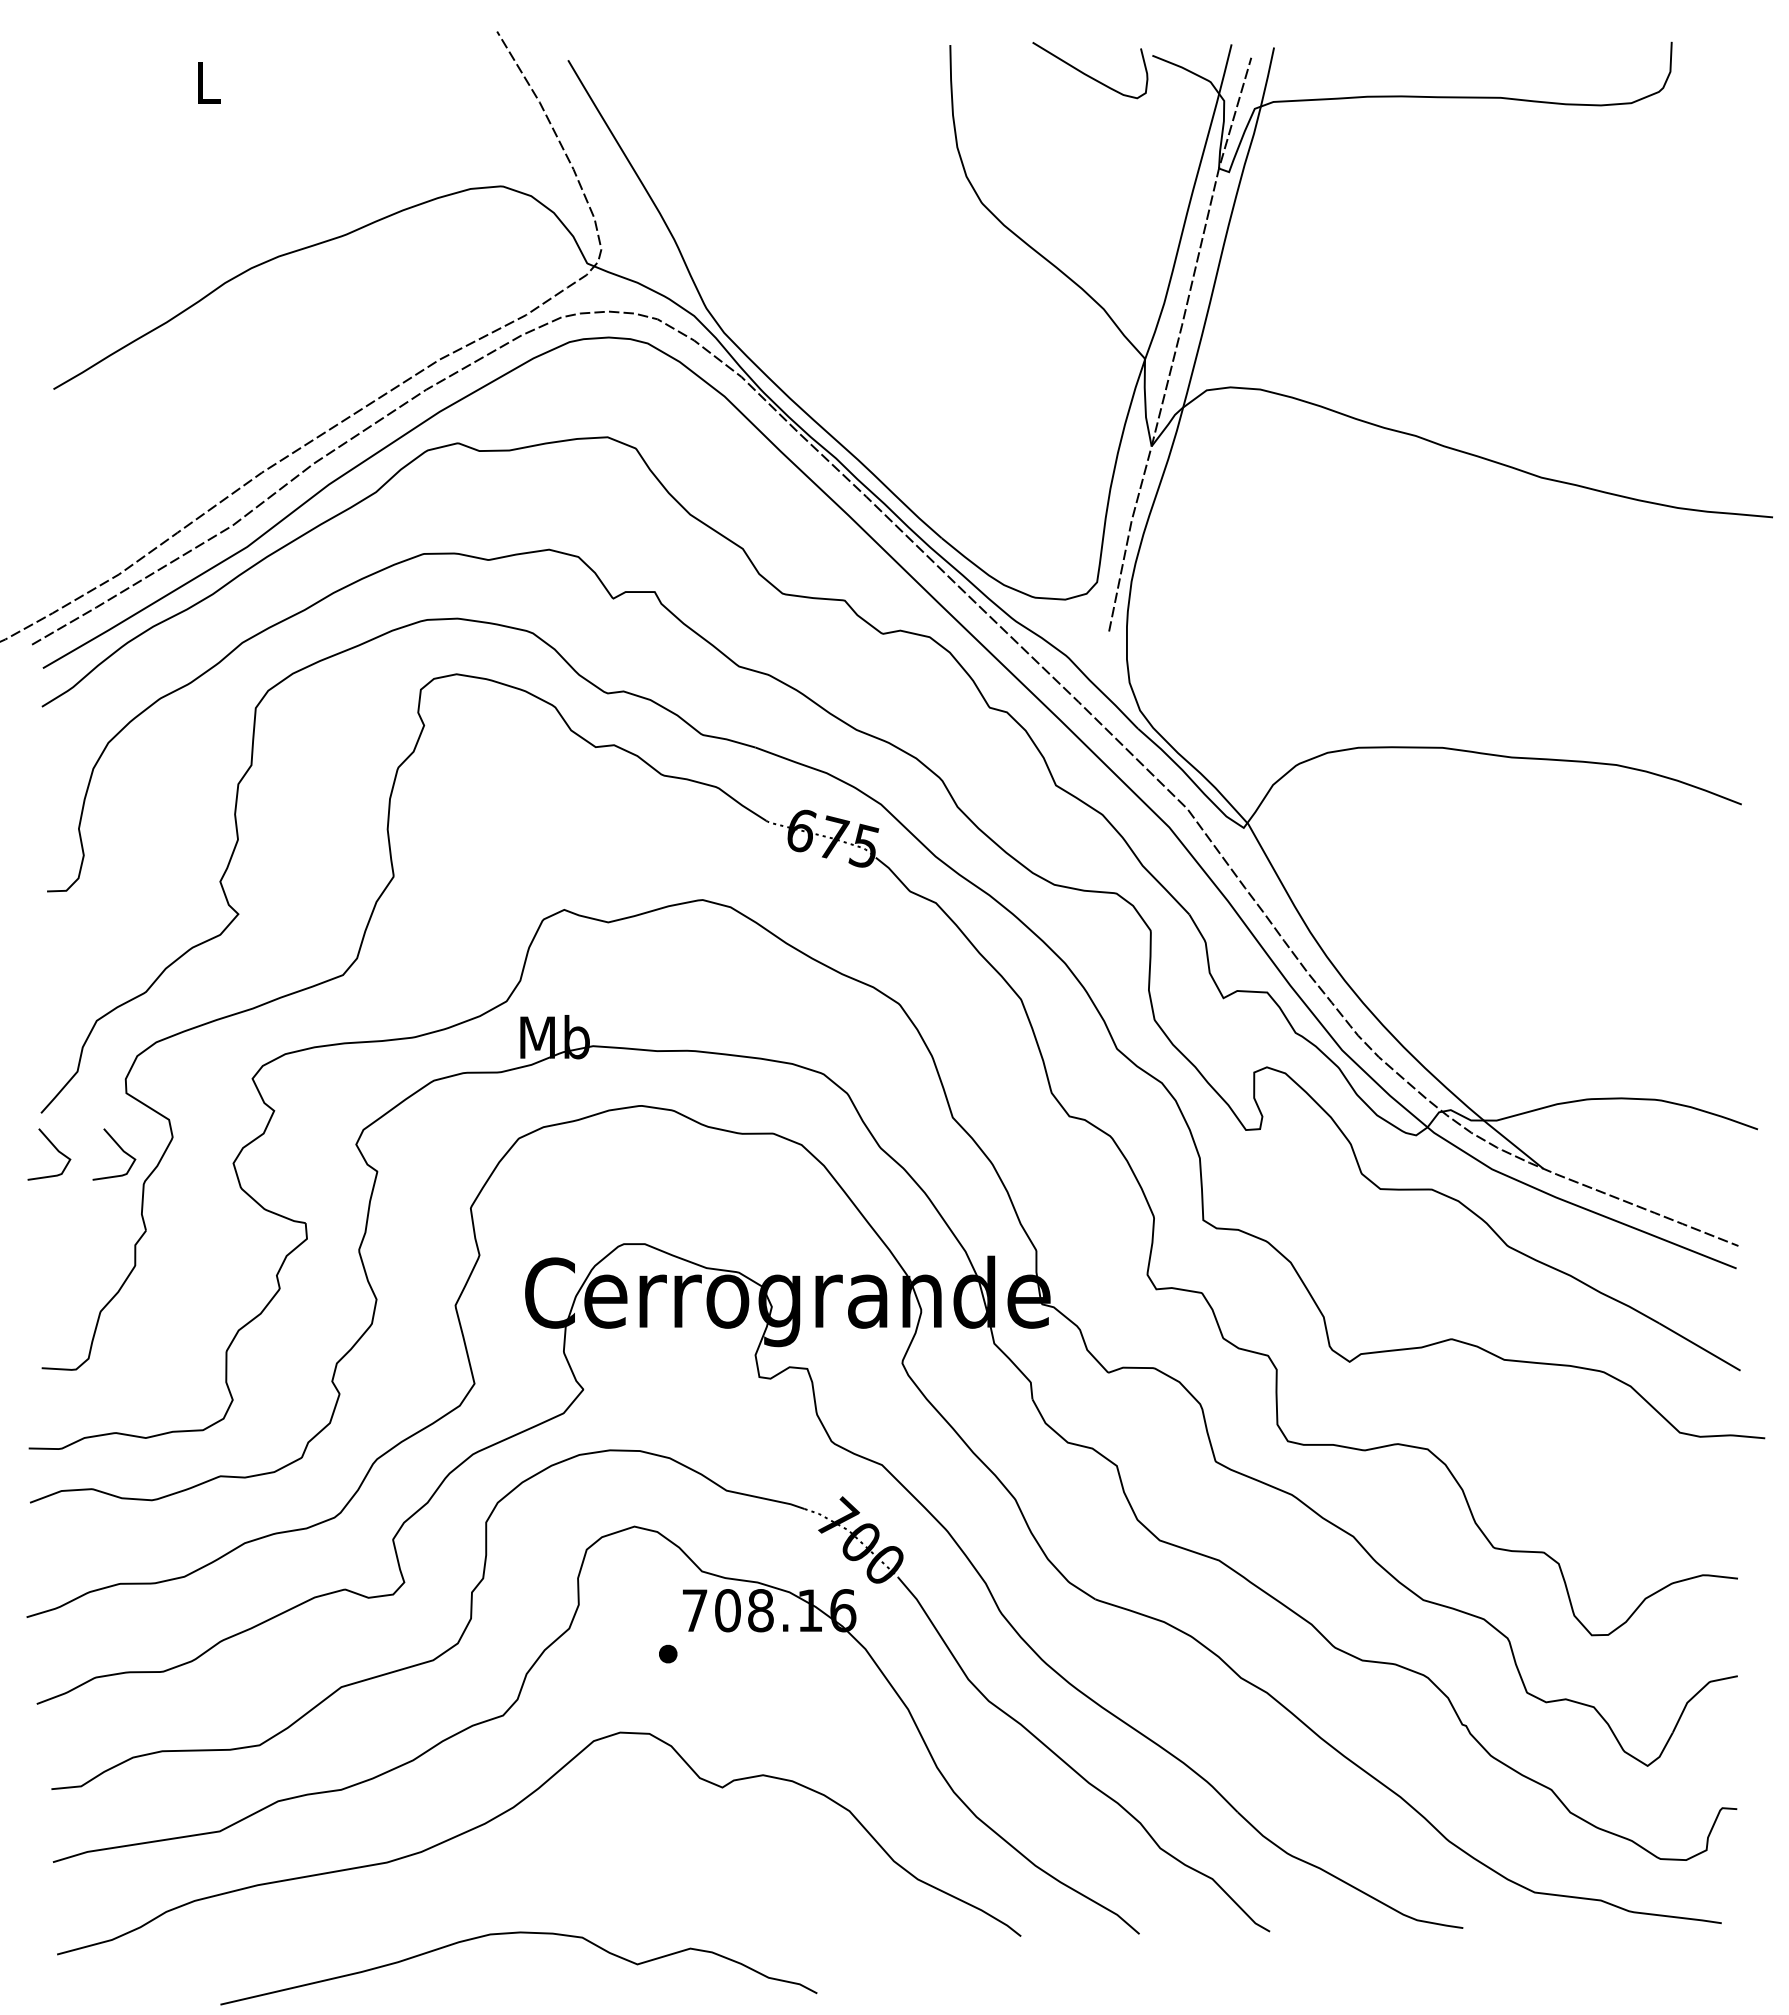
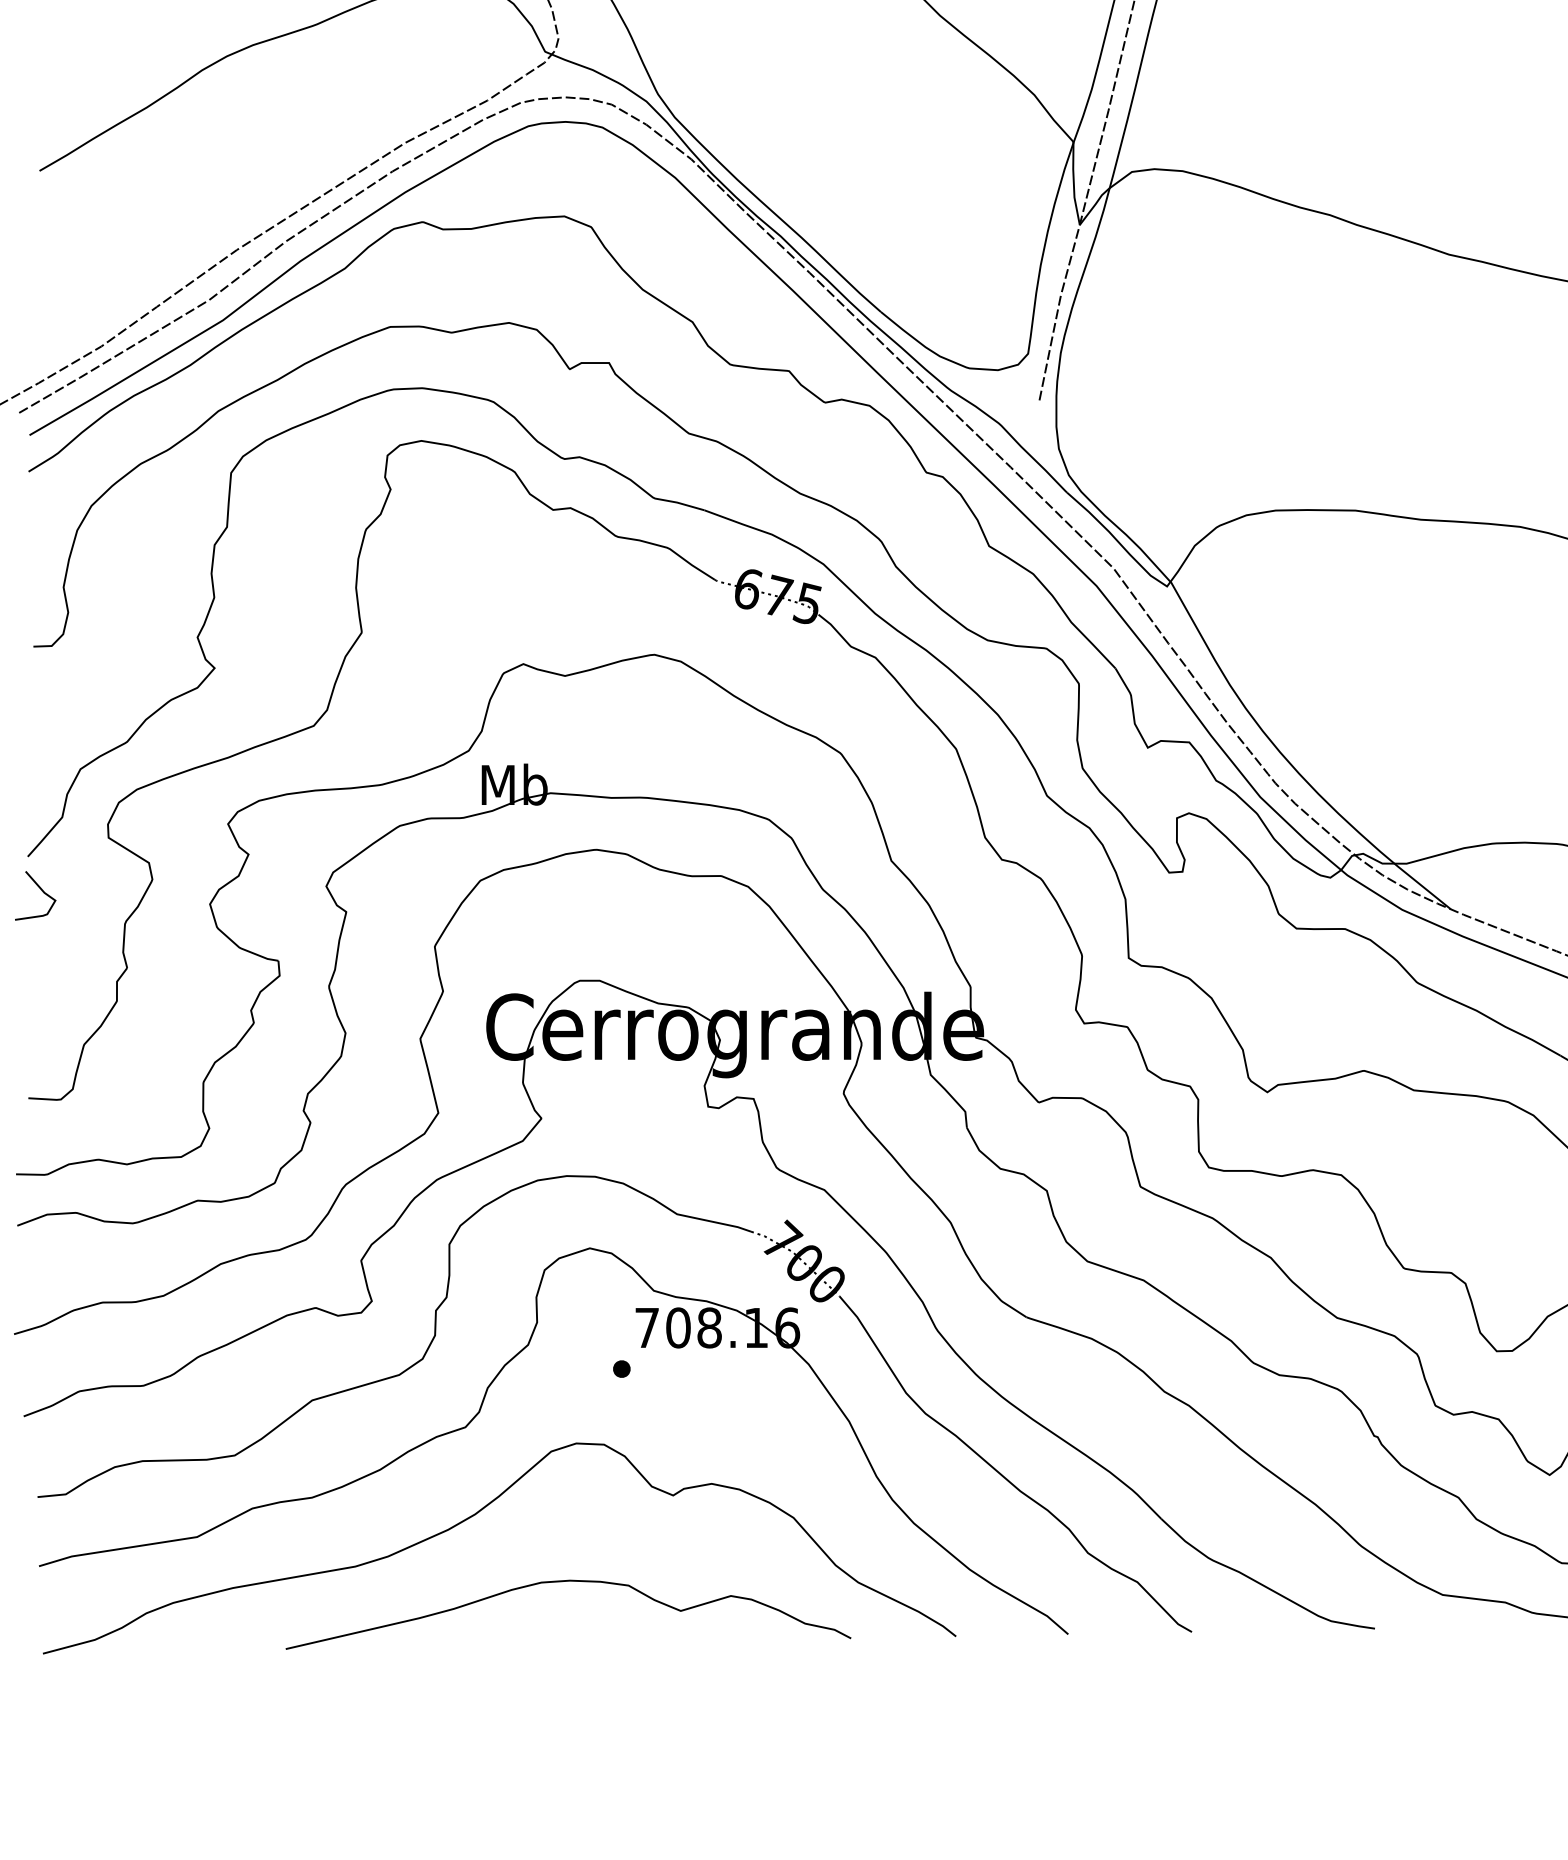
curve: (119, 1148) -> (102, 890), removed
curve: (518, 1933) -> (568, 1581), moved

